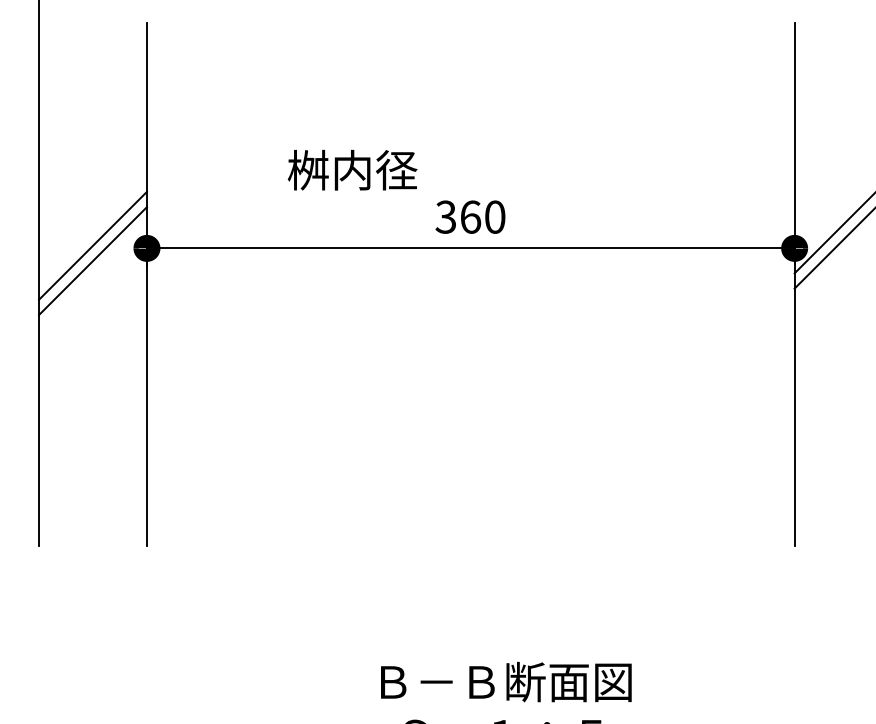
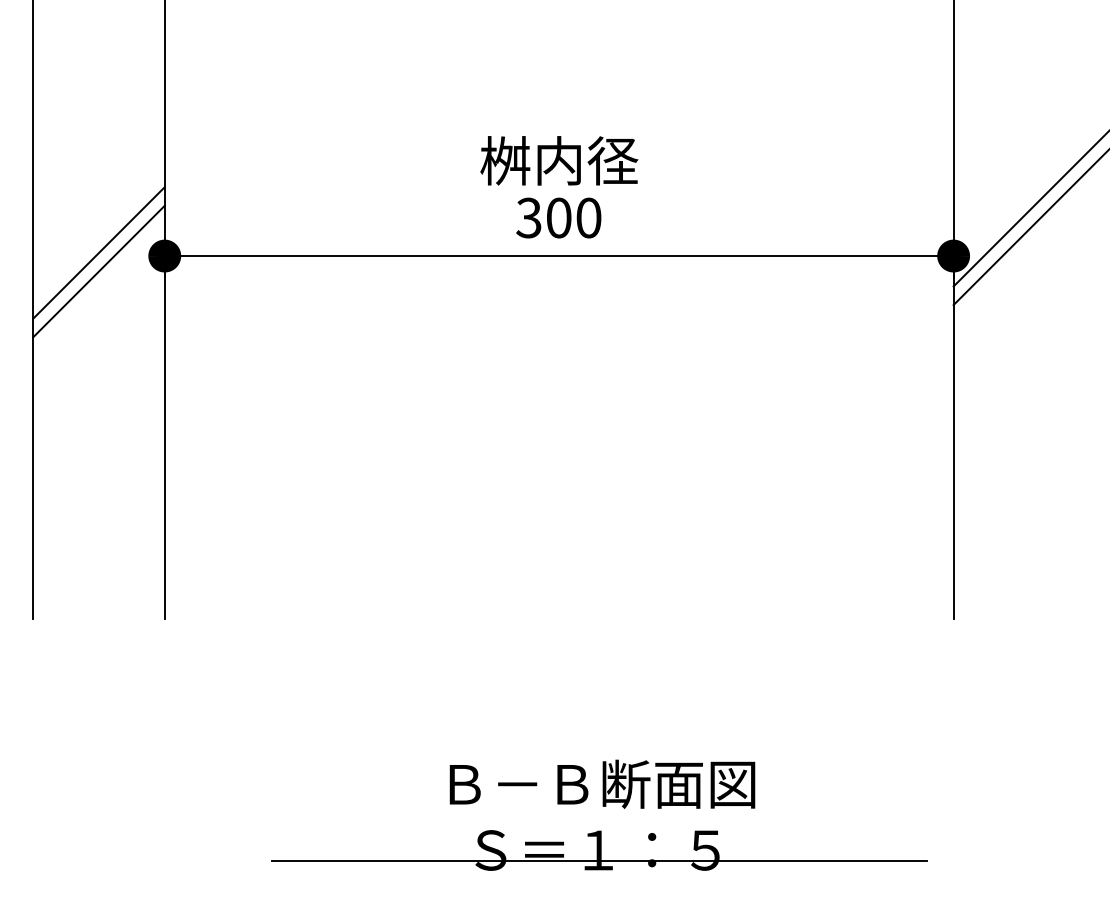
text: (352, 169) -> (559, 160), moved
text: (471, 216) -> (559, 217), 360 -> 300

